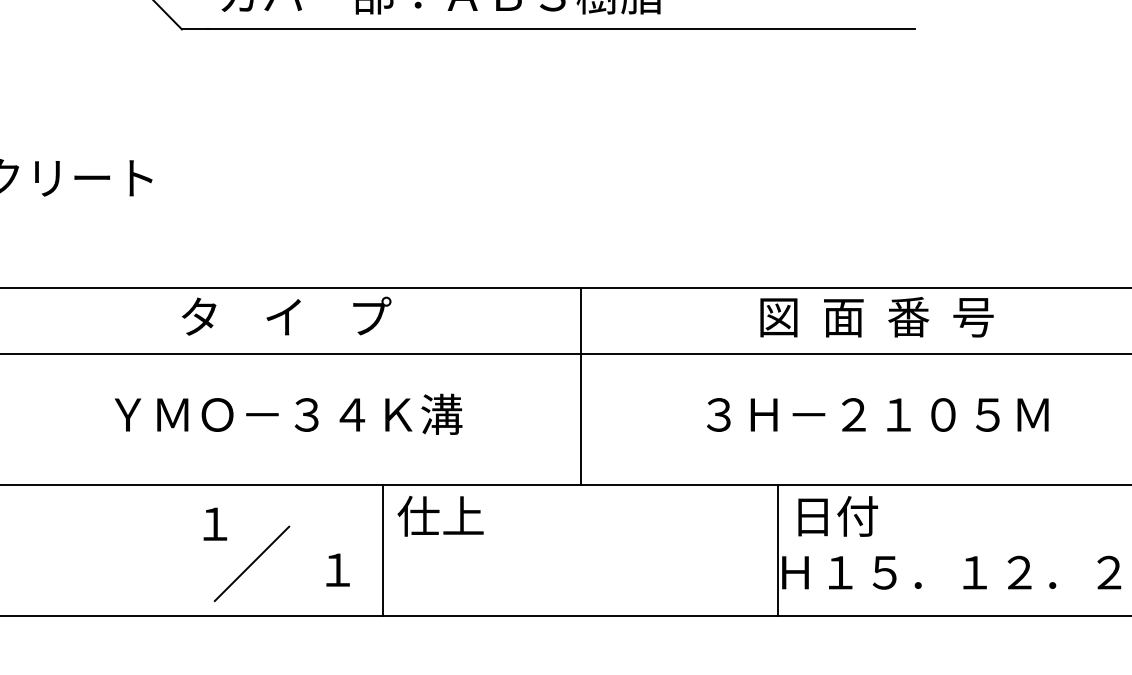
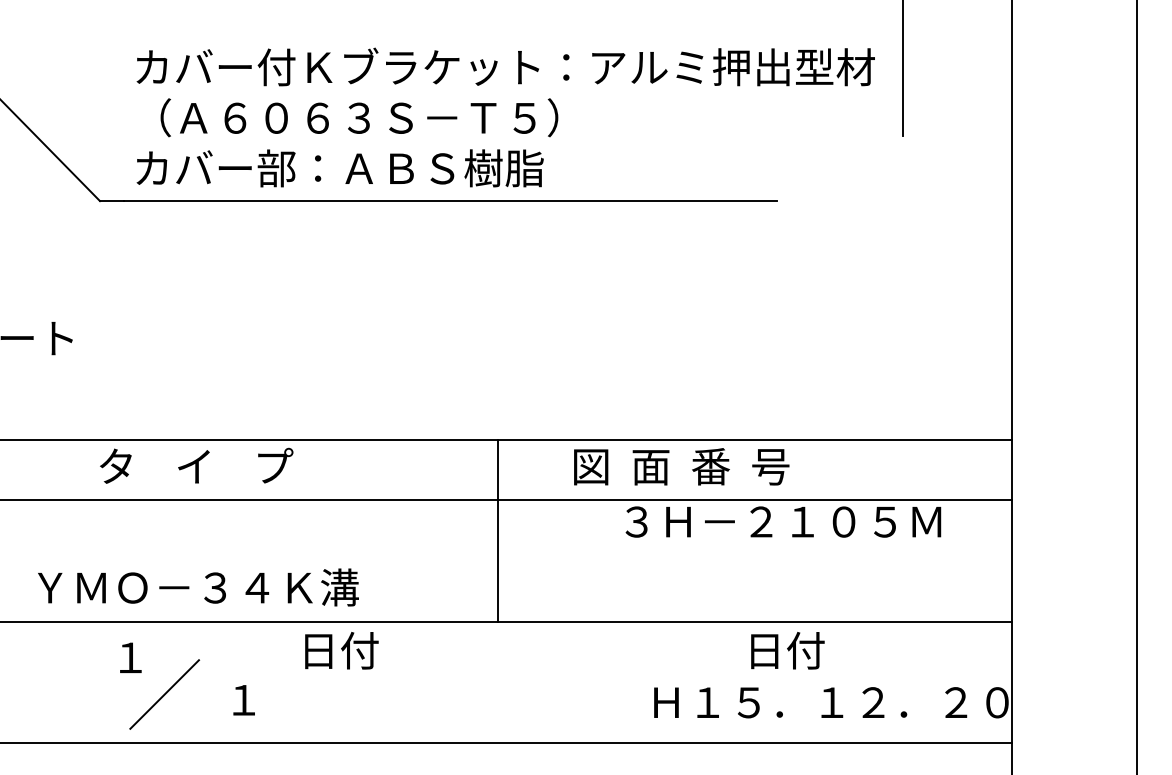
text: (876, 316) -> (681, 466), moved
line: (581, 386) -> (498, 530), moved
text: (288, 414) -> (198, 587), moved
text: (877, 414) -> (783, 521), moved
text: (440, 516) -> (338, 650), 仕上 -> 日付
text: (837, 516) -> (787, 650), moved
line: (383, 550) -> (286, 682), removed
line: (778, 550) -> (650, 682), removed

